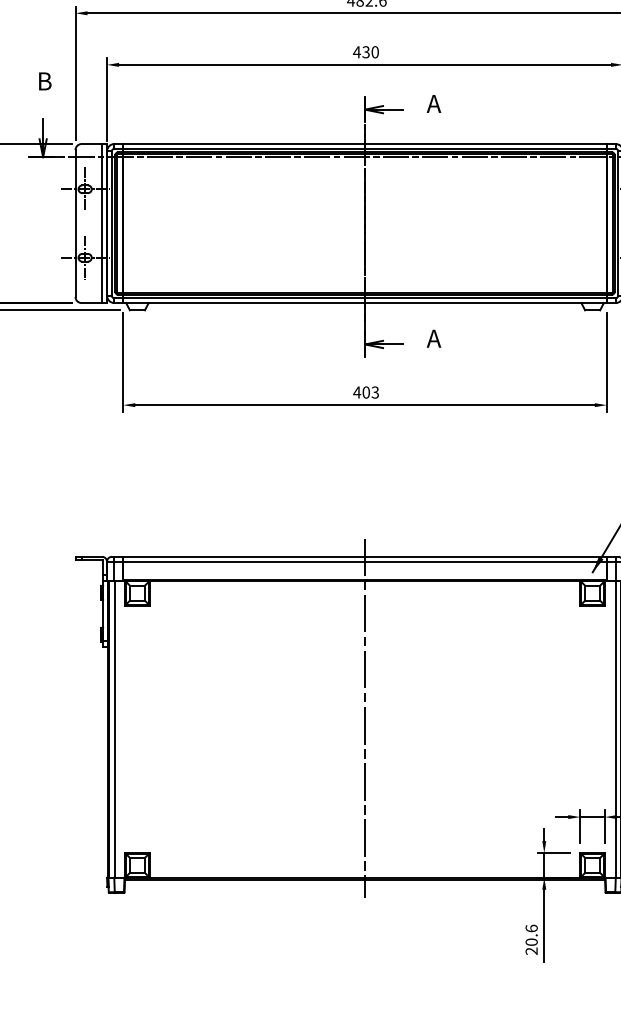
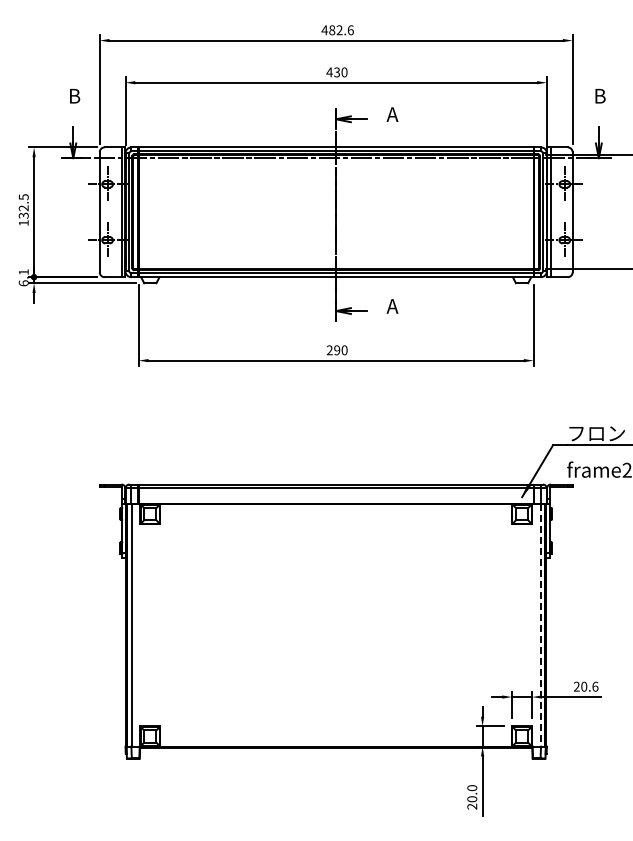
text: (365, 392) -> (336, 350), 403 -> 290
line: (365, 717) -> (336, 615), removed
line: (615, 729) -> (540, 625), solid -> dashed
text: (530, 929) -> (471, 788), 20.6 -> 20.0

